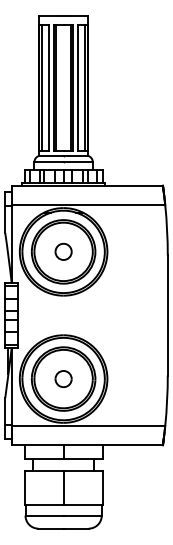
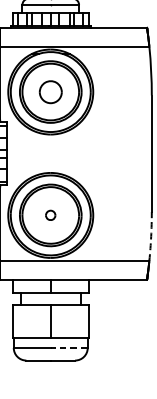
part: (63, 251) -> (50, 91), size x1.4
part: (63, 378) -> (50, 214), size x0.6
arc: (167, 400) -> (151, 236), solid -> dashed
line: (82, 515) -> (69, 347), solid -> dashed

